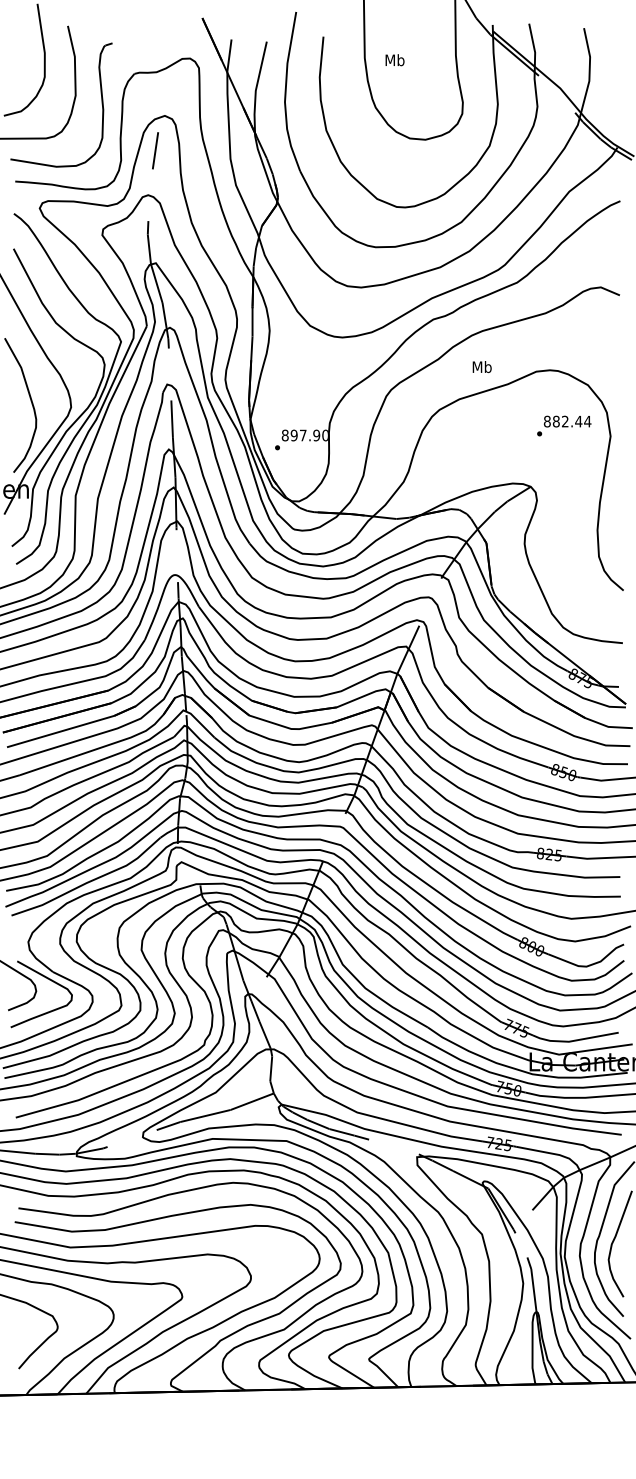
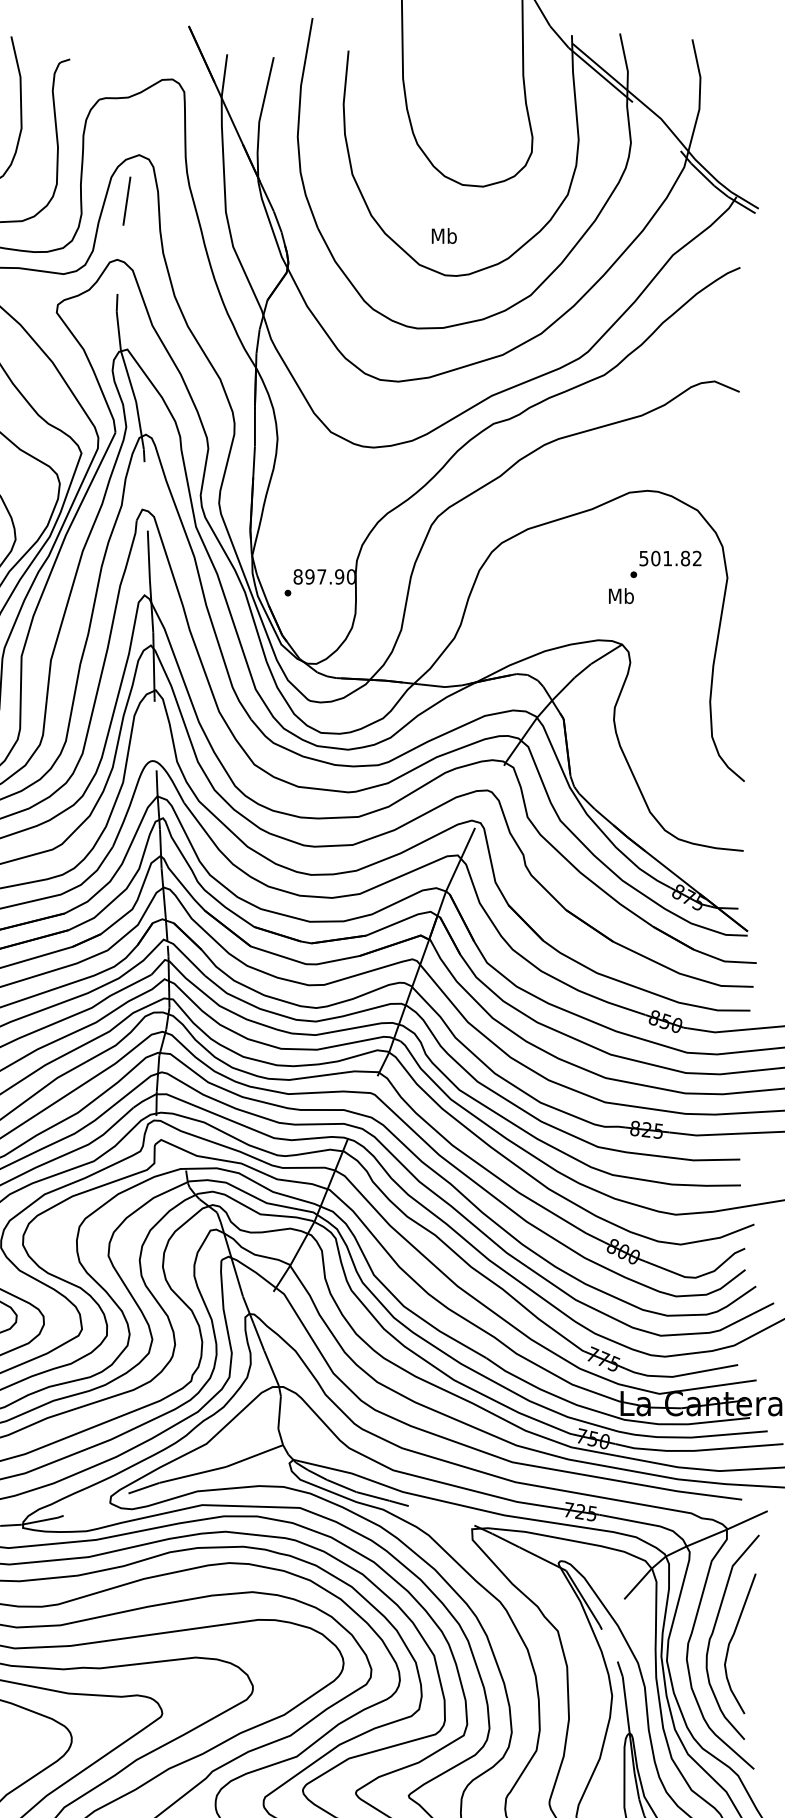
text: (394, 60) -> (443, 236), moved
text: (481, 366) -> (620, 595), moved
text: (567, 421) -> (670, 558), 882.44 -> 501.82

